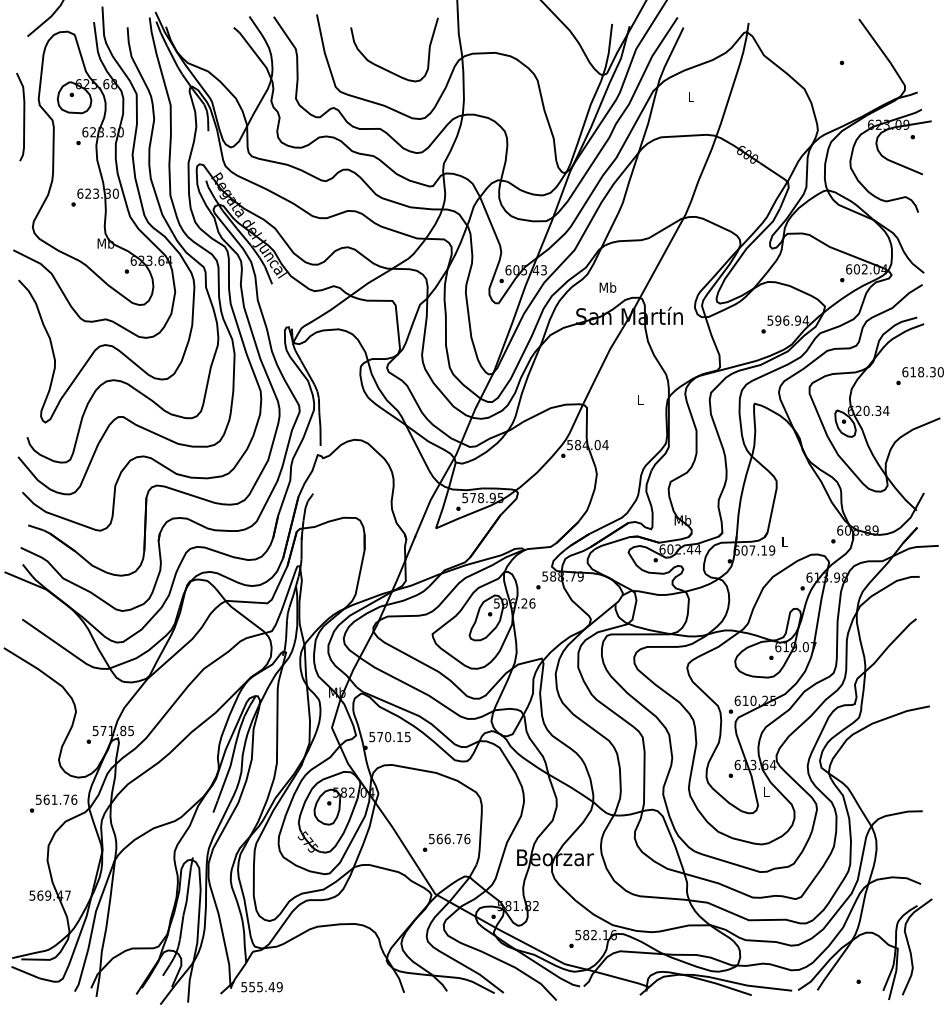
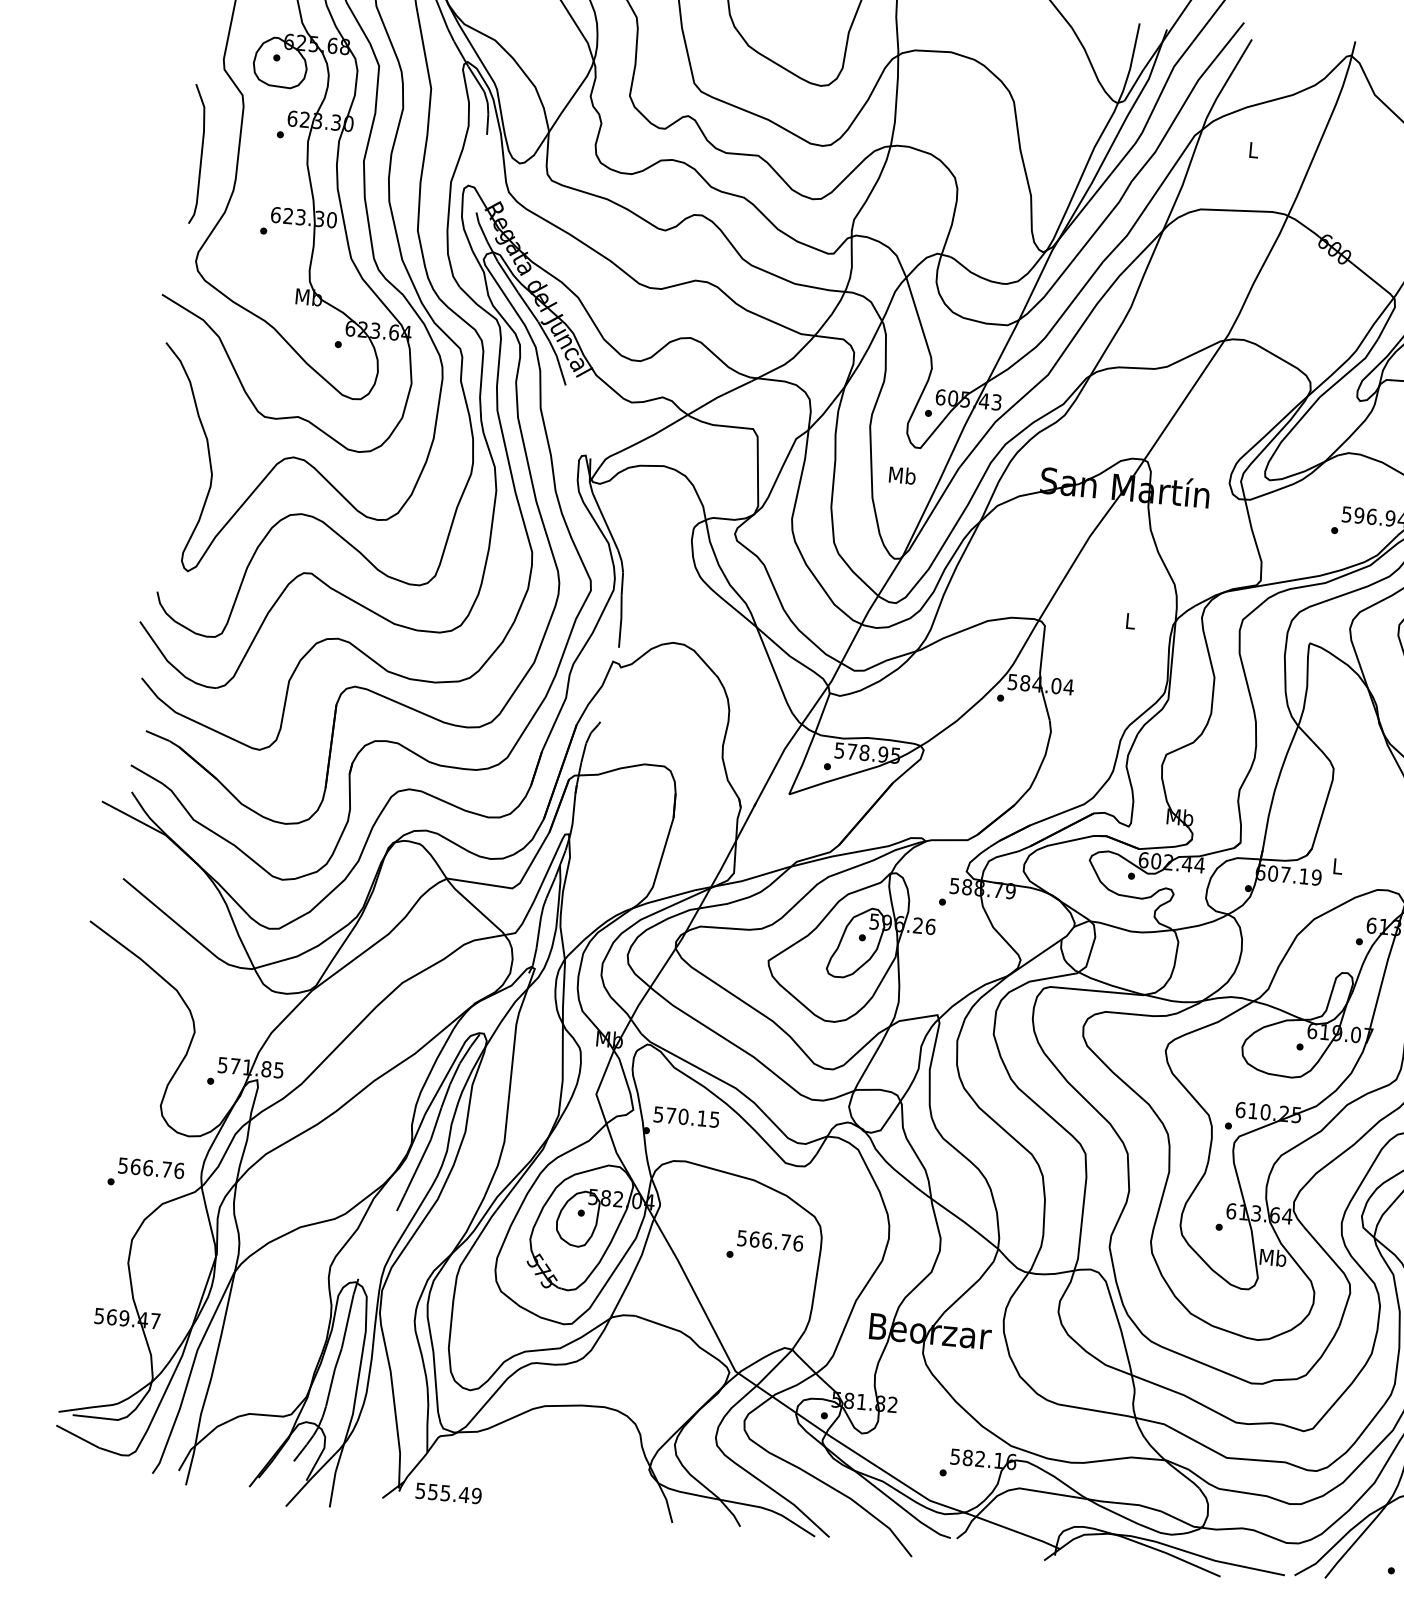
curve: (23, 116) -> (200, 153), moved
text: (607, 287) -> (901, 475), moved
text: (766, 791) -> (1273, 1257), L -> Mb
text: (54, 799) -> (148, 1167), 561.76 -> 566.76
text: (446, 842) -> (764, 1245), moved

